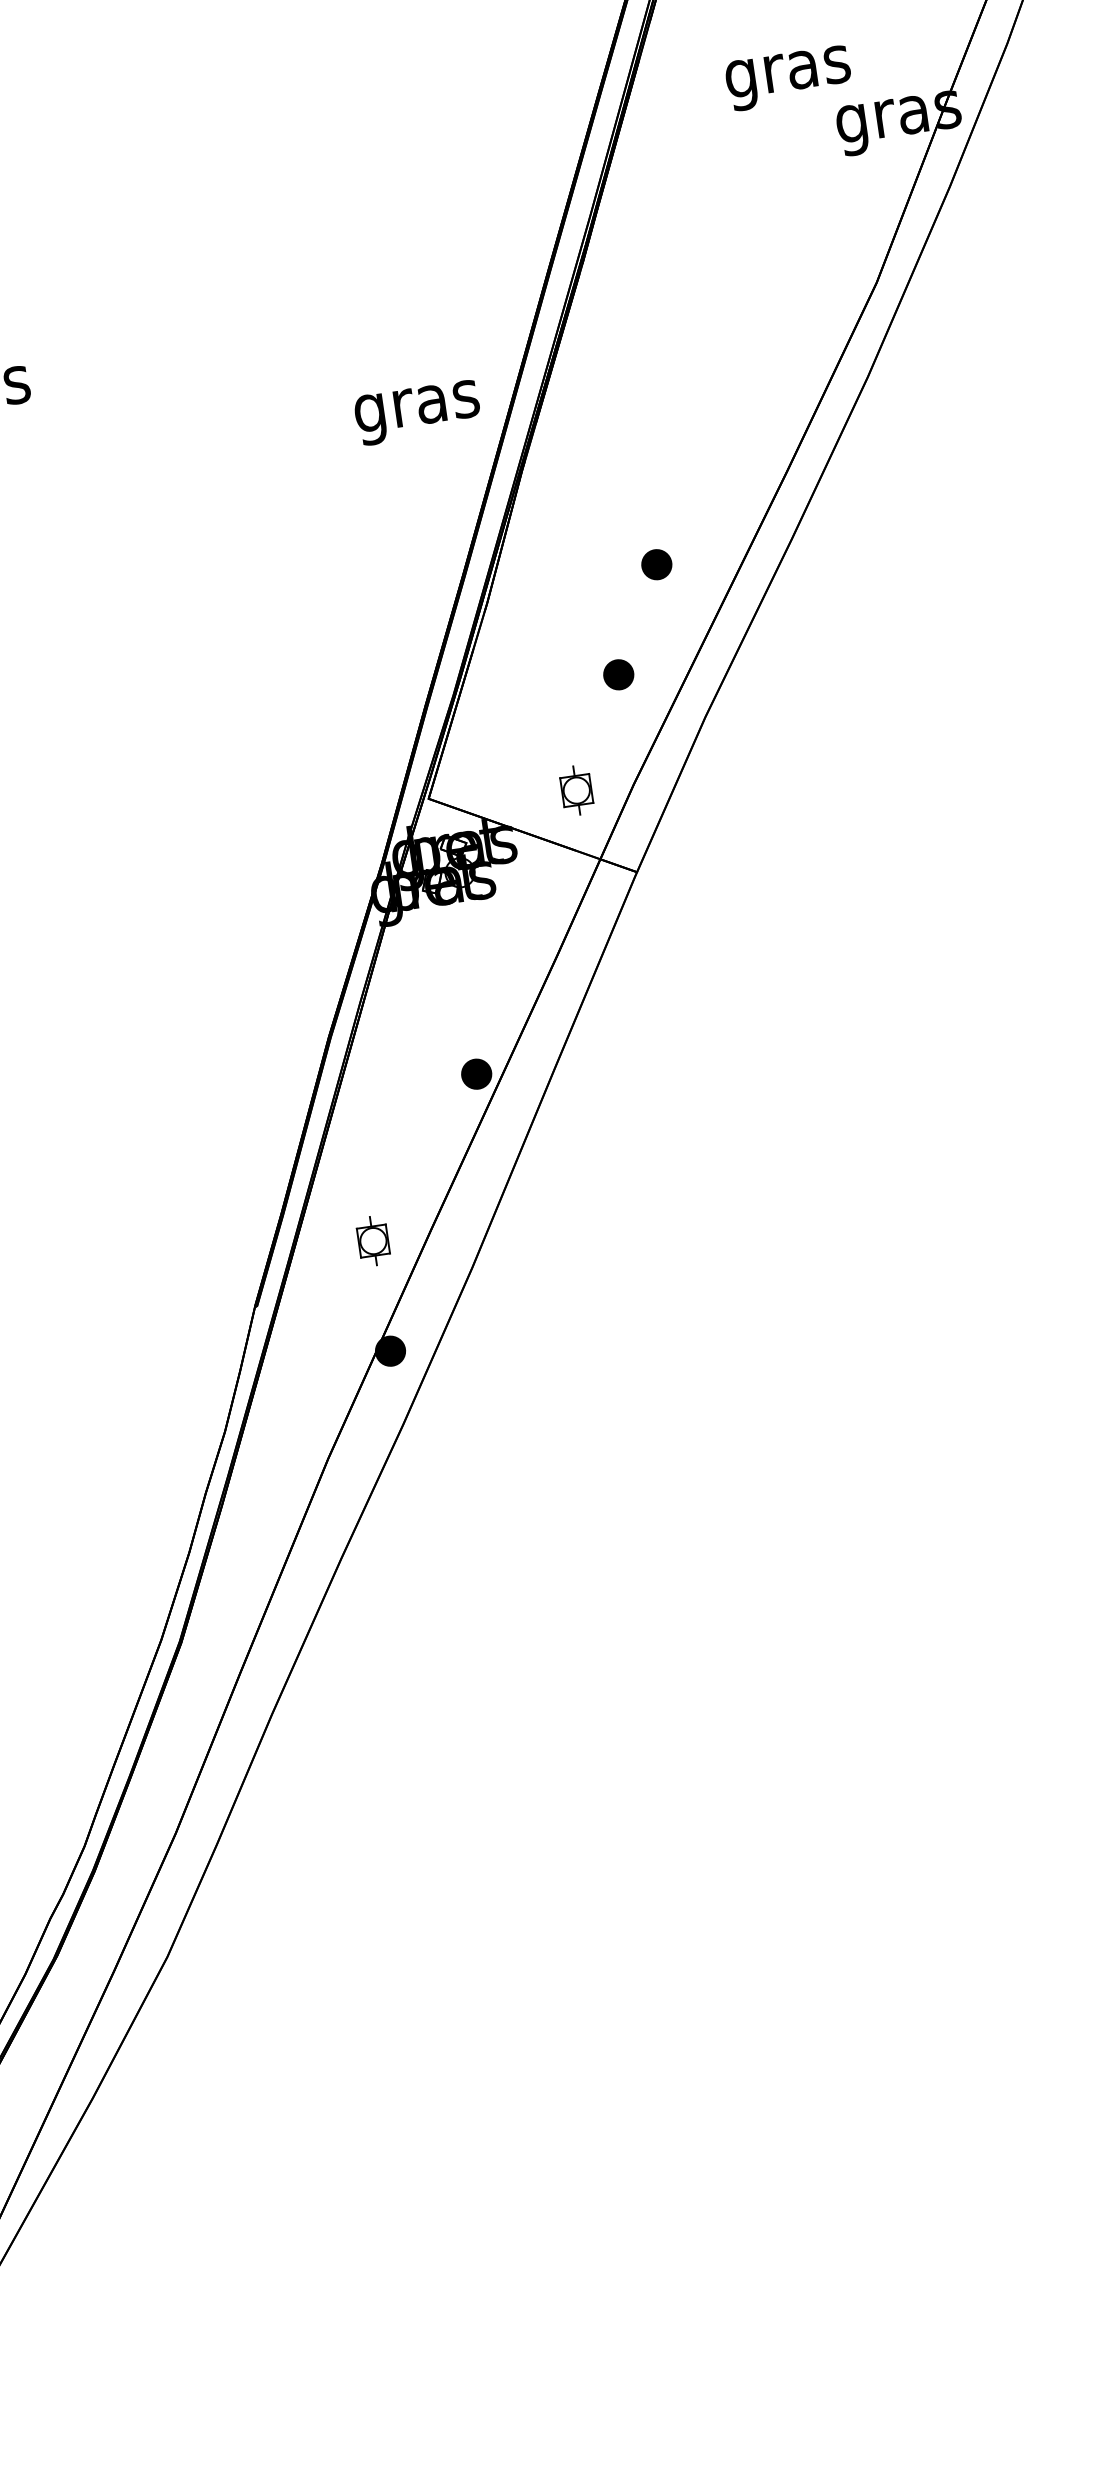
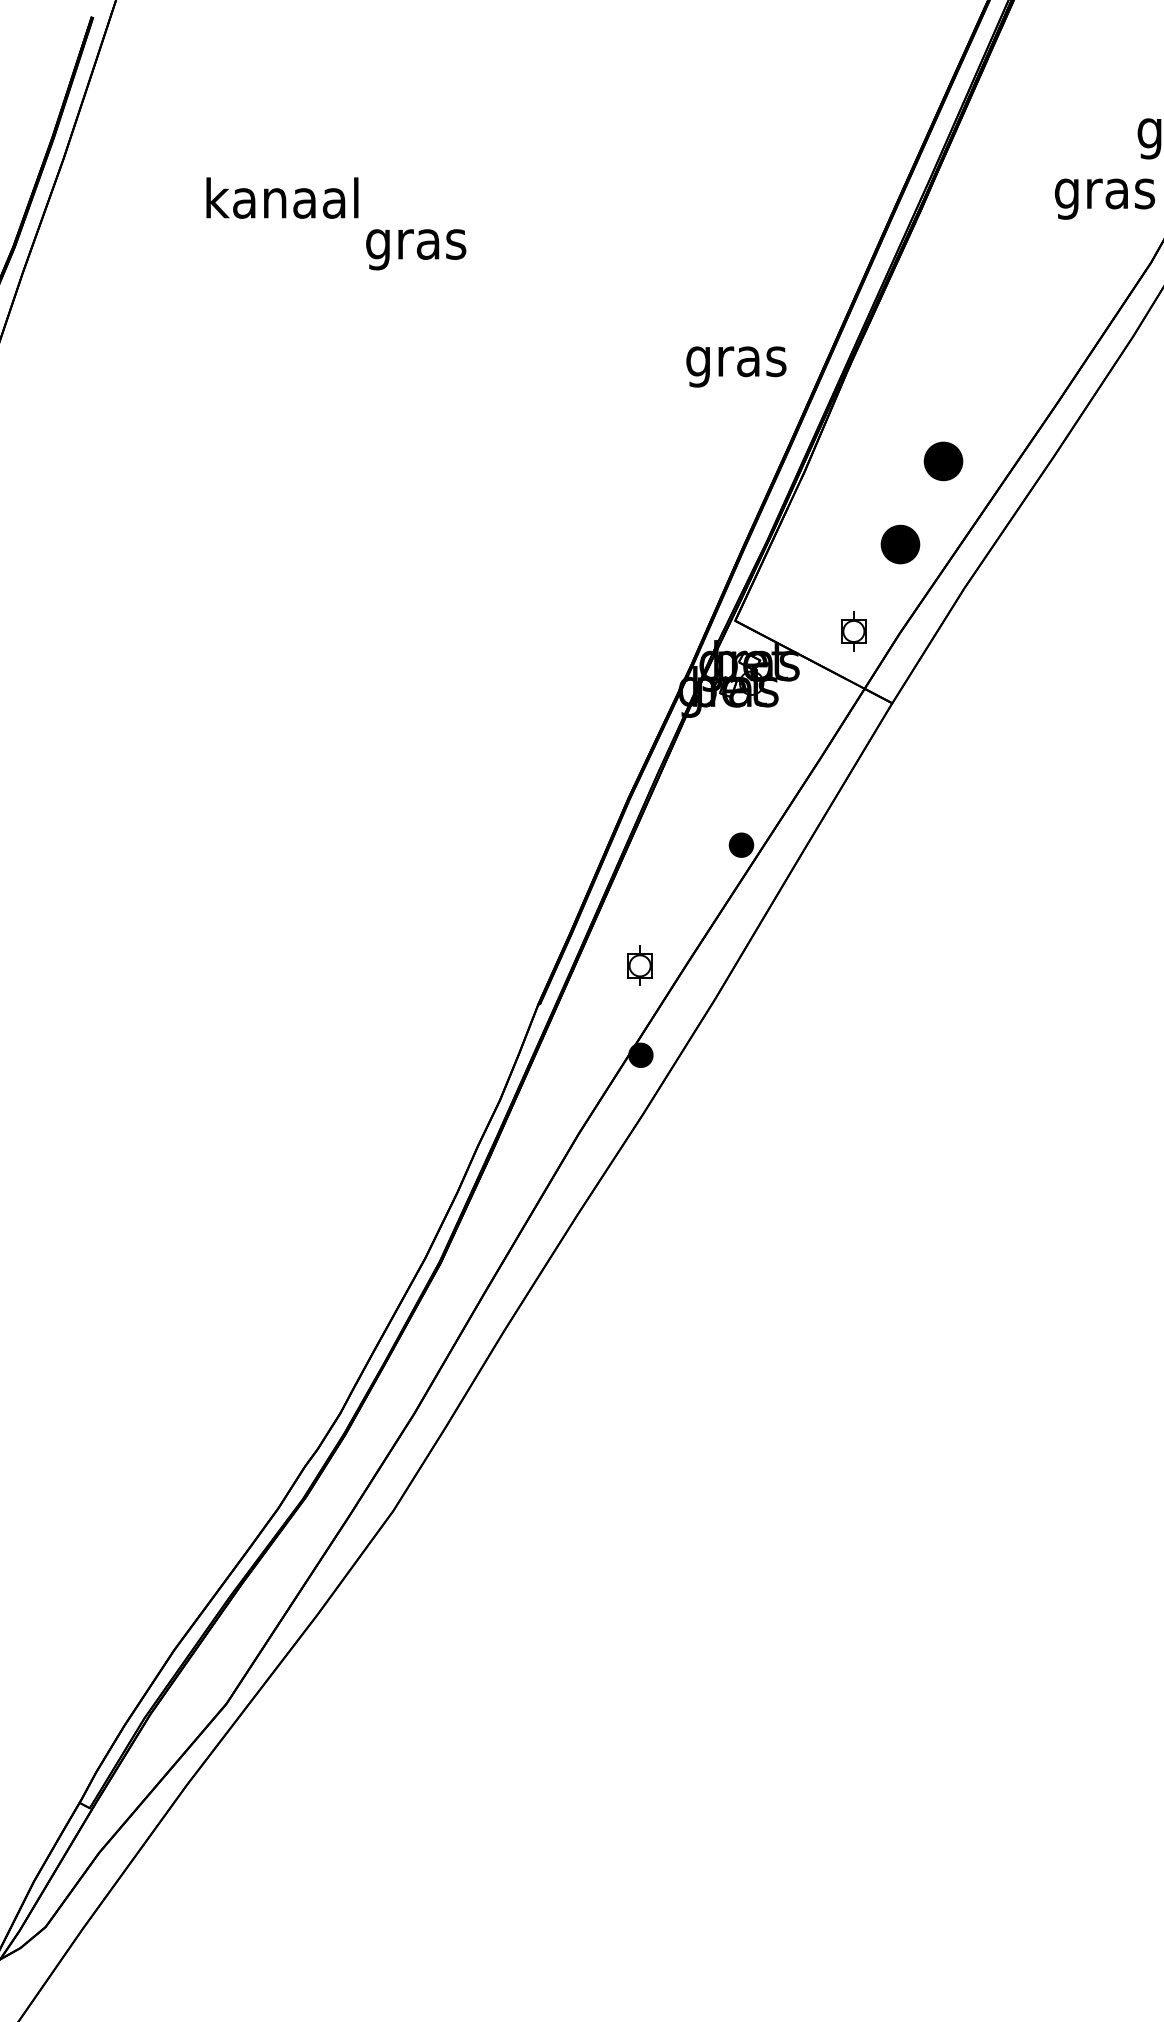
text: (788, 77) -> (1104, 198), moved
text: (417, 412) -> (736, 366), moved
part: (656, 563) -> (943, 460), size x1.6
part: (618, 673) -> (900, 543), size x1.6

